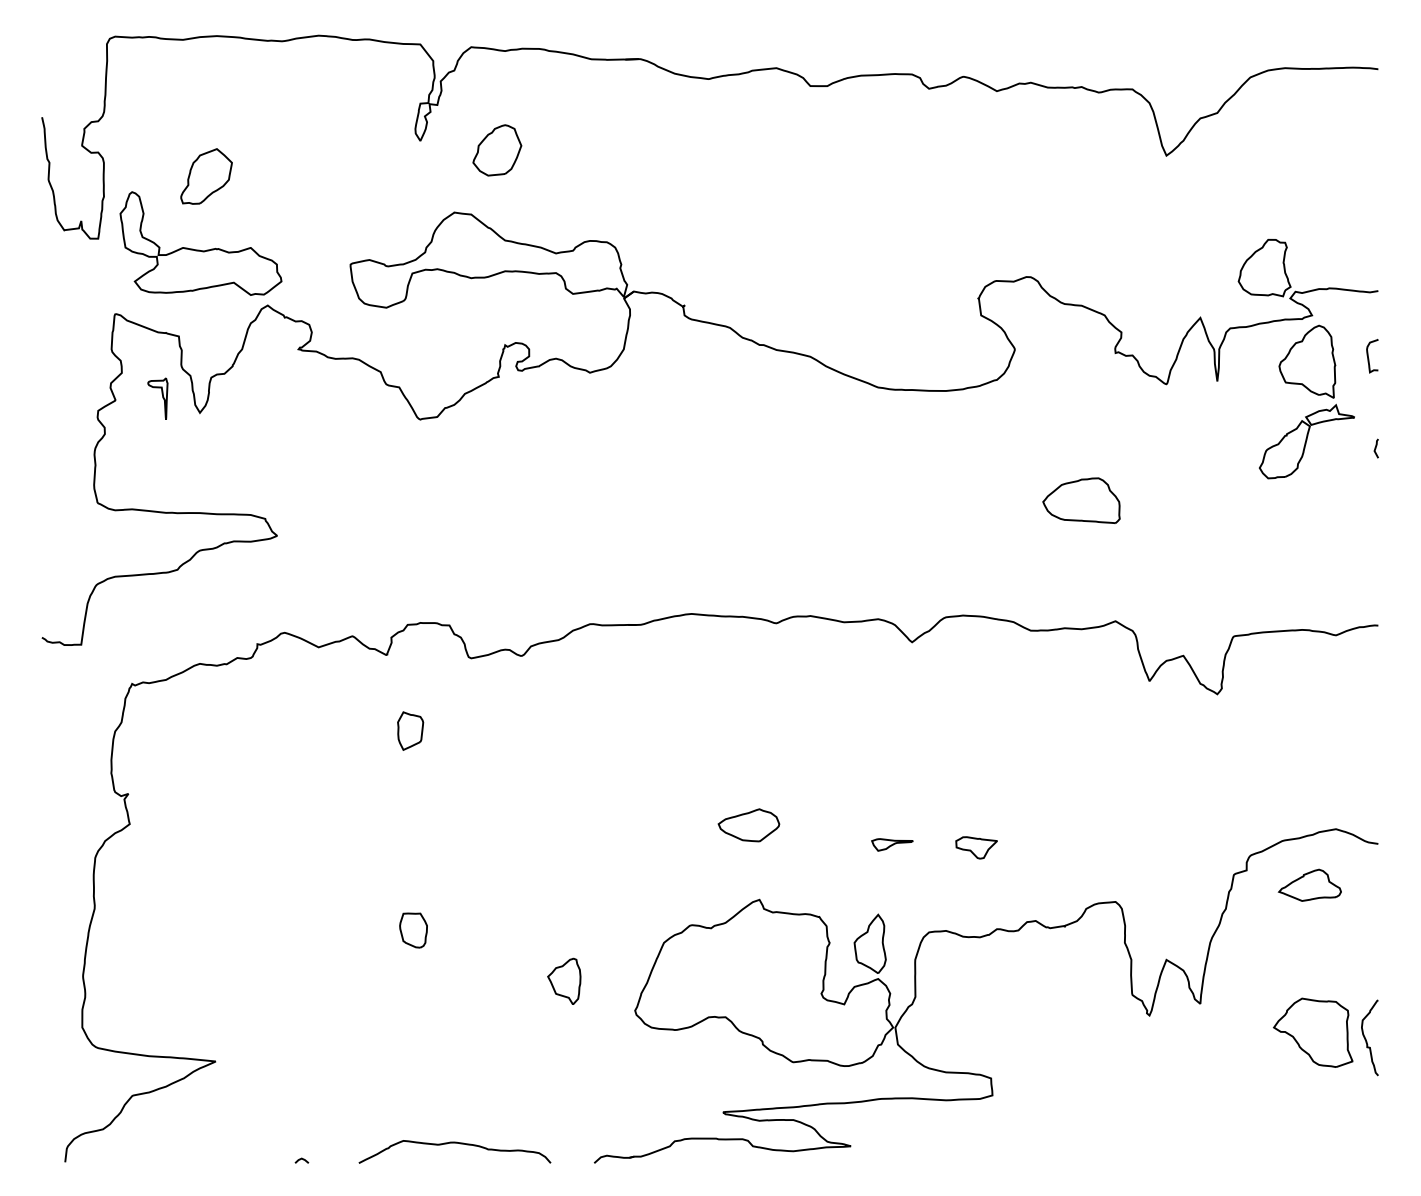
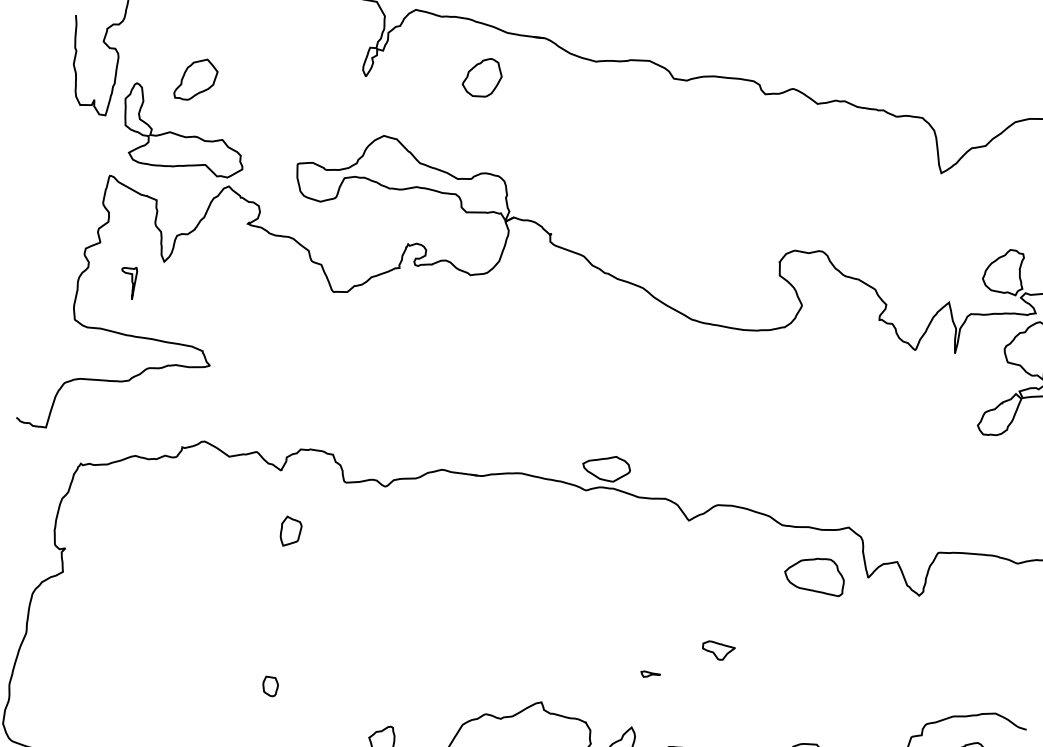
part: (497, 150) -> (482, 77), moved
part: (157, 398) -> (127, 282), moved
part: (1081, 500) -> (814, 574), moved
part: (748, 825) -> (606, 468), moved
part: (892, 844) -> (650, 674), size x0.6
part: (976, 847) -> (718, 650), moved
part: (413, 930) -> (270, 686), size x0.7

